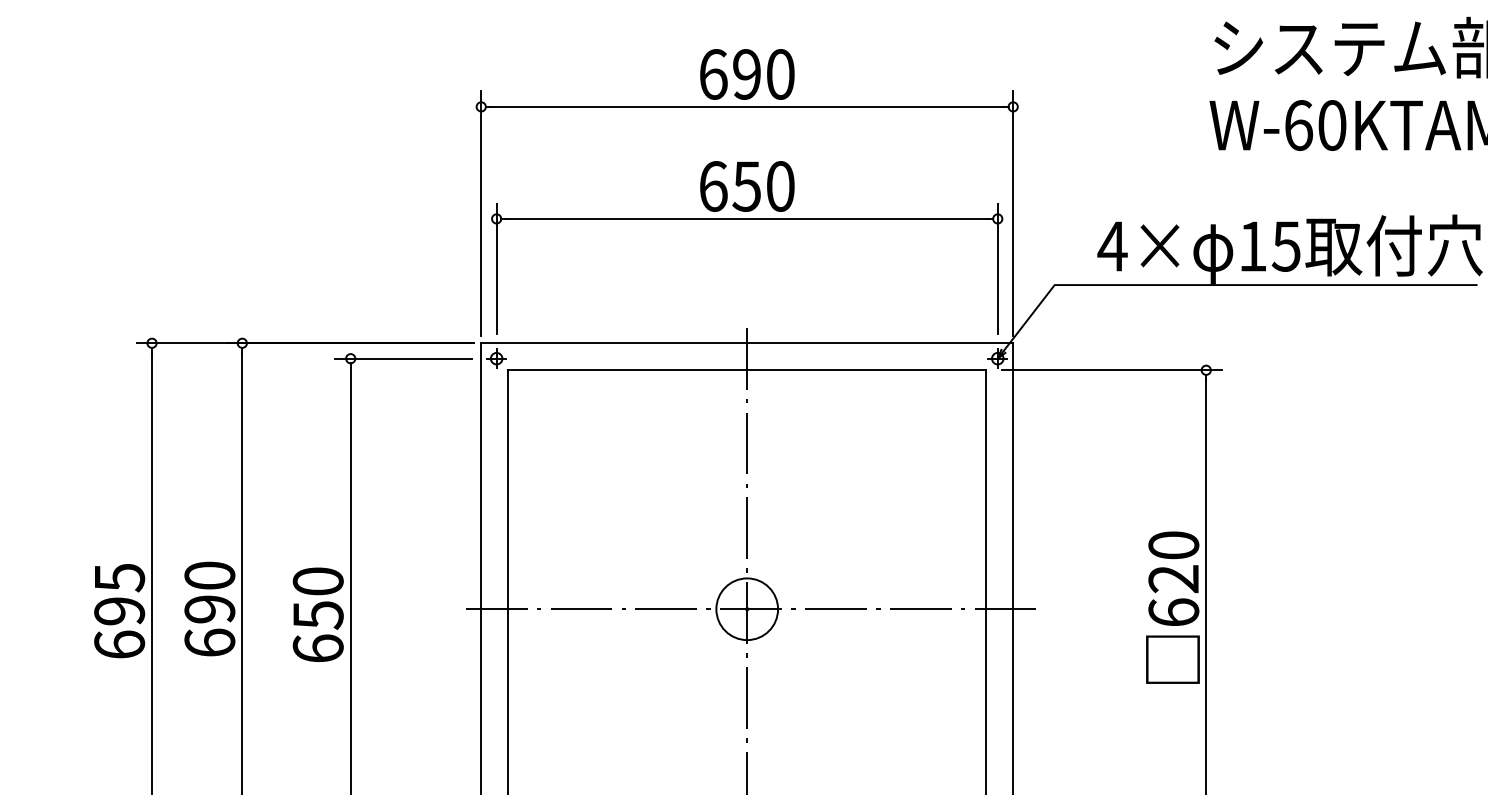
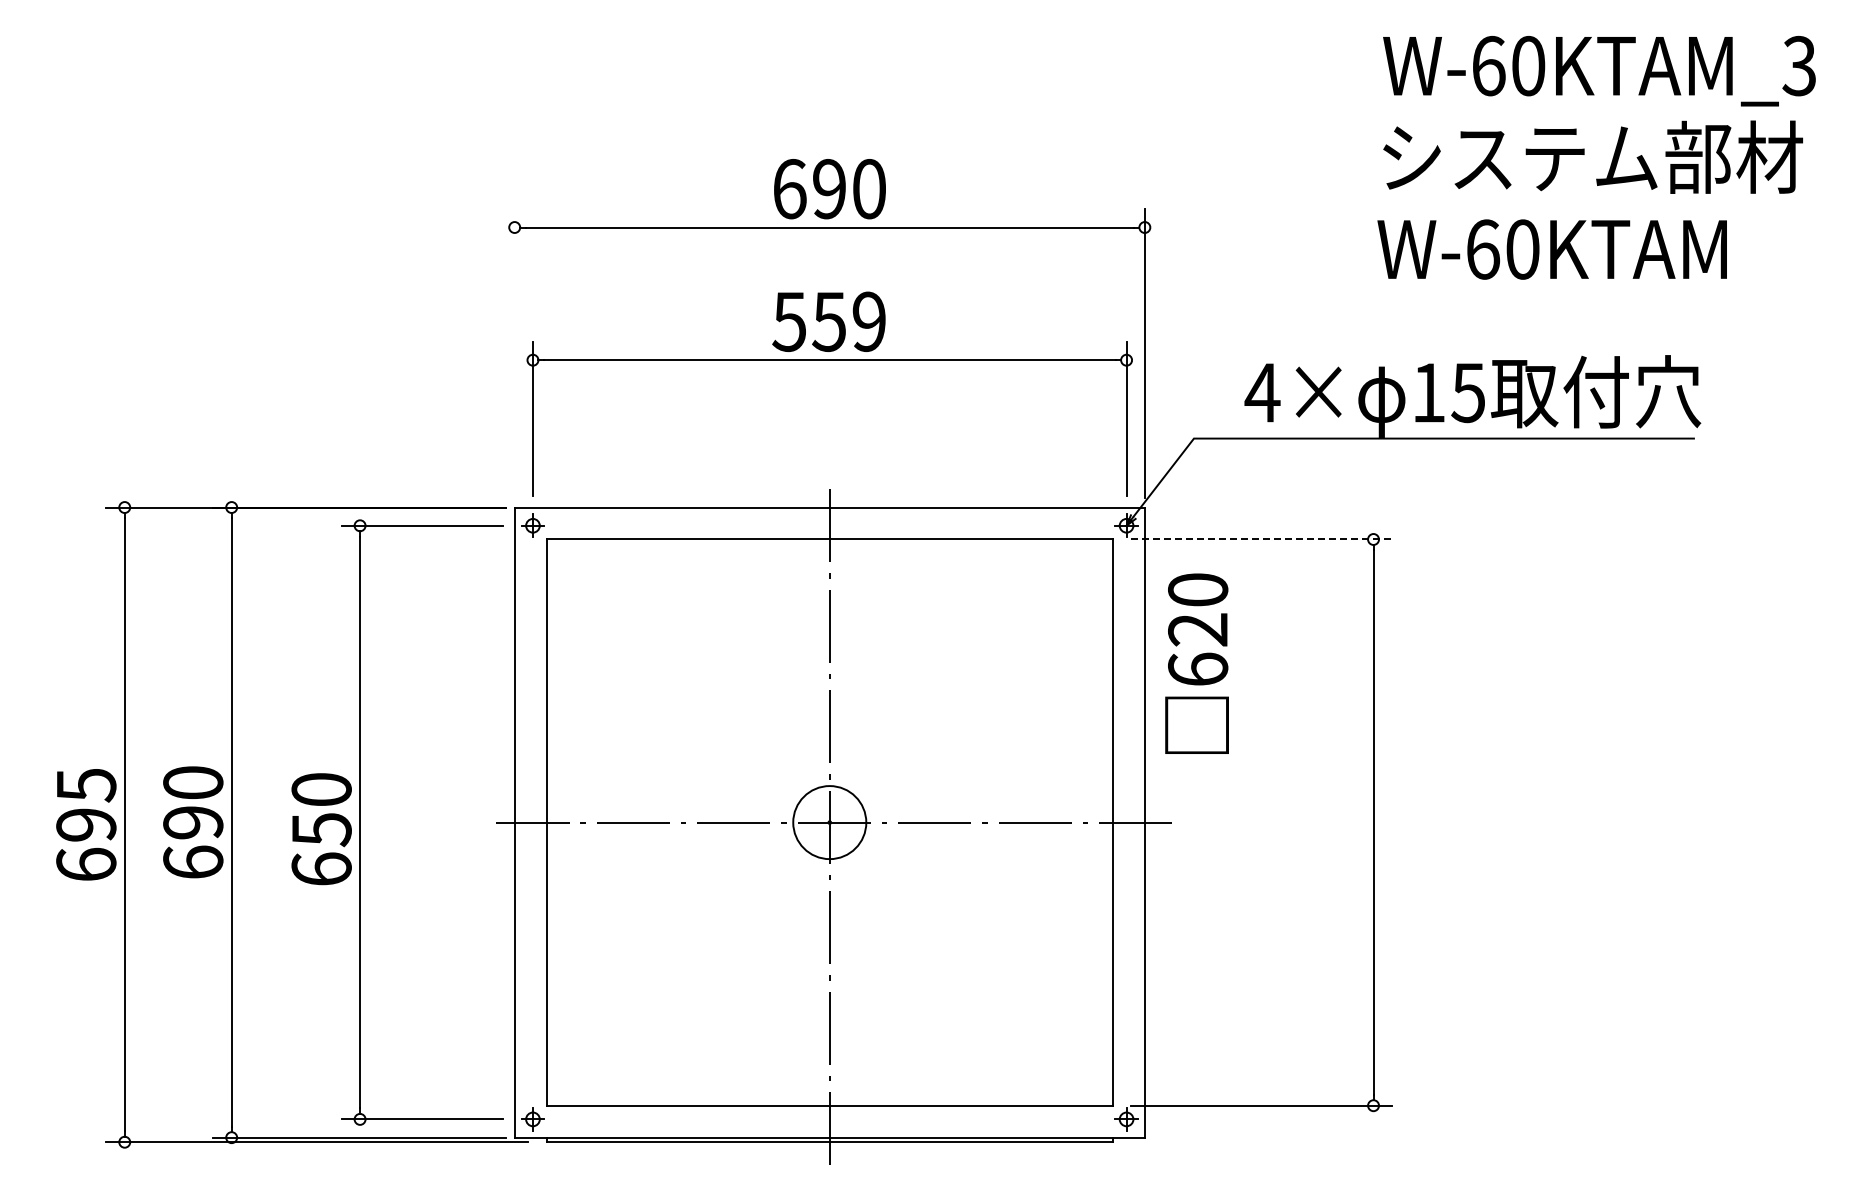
text: (746, 186) -> (828, 321), 650 -> 559
line: (481, 213) -> (514, 353), removed
line: (1111, 370) -> (1261, 539), solid -> dashed
text: (1172, 607) -> (1196, 663), moved

